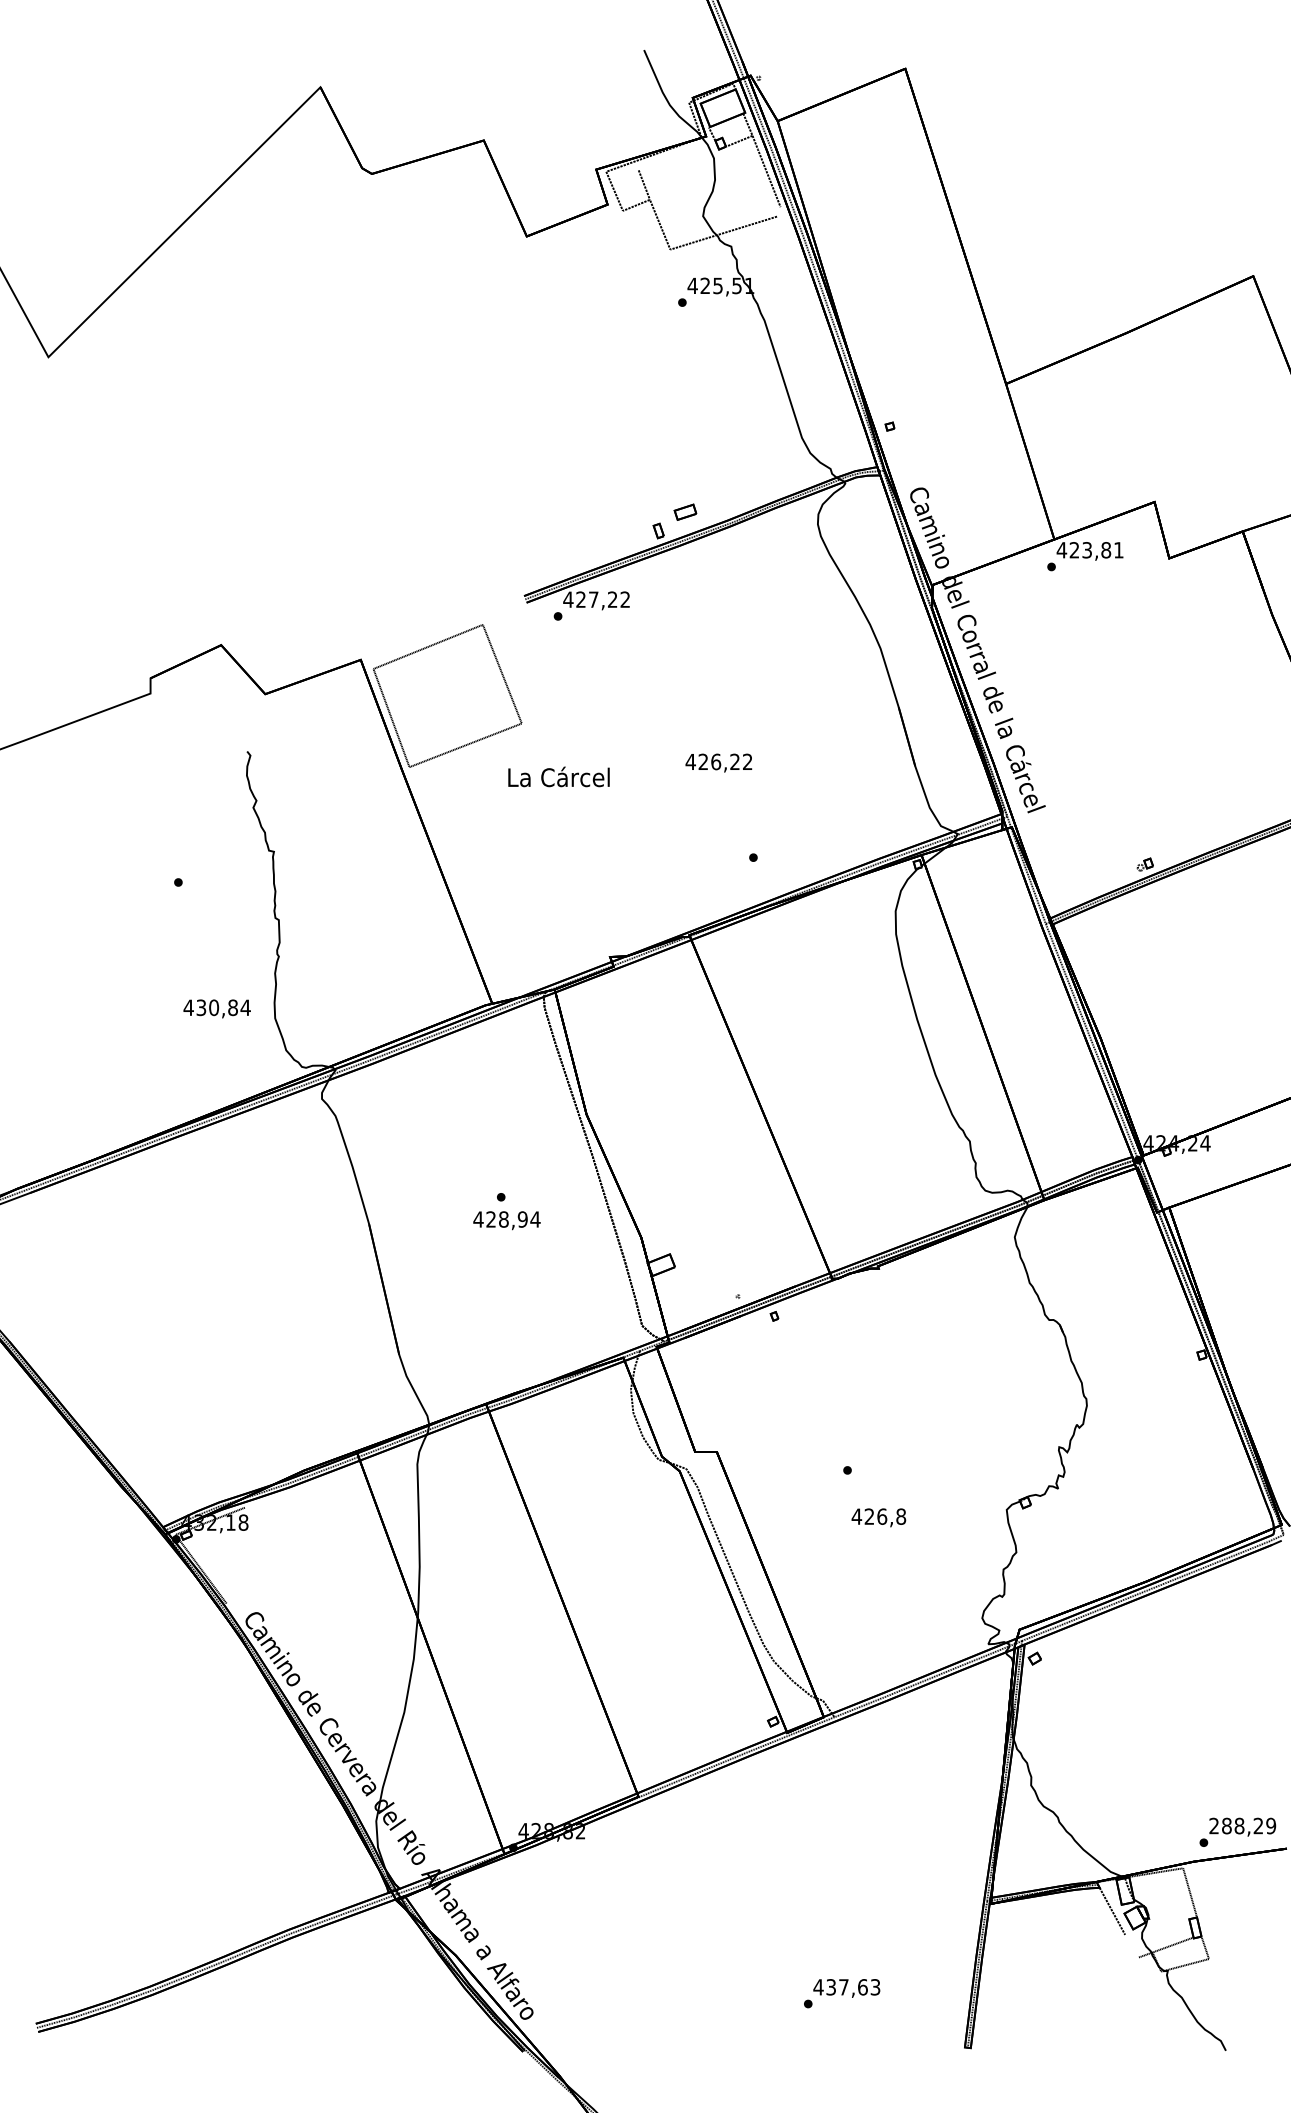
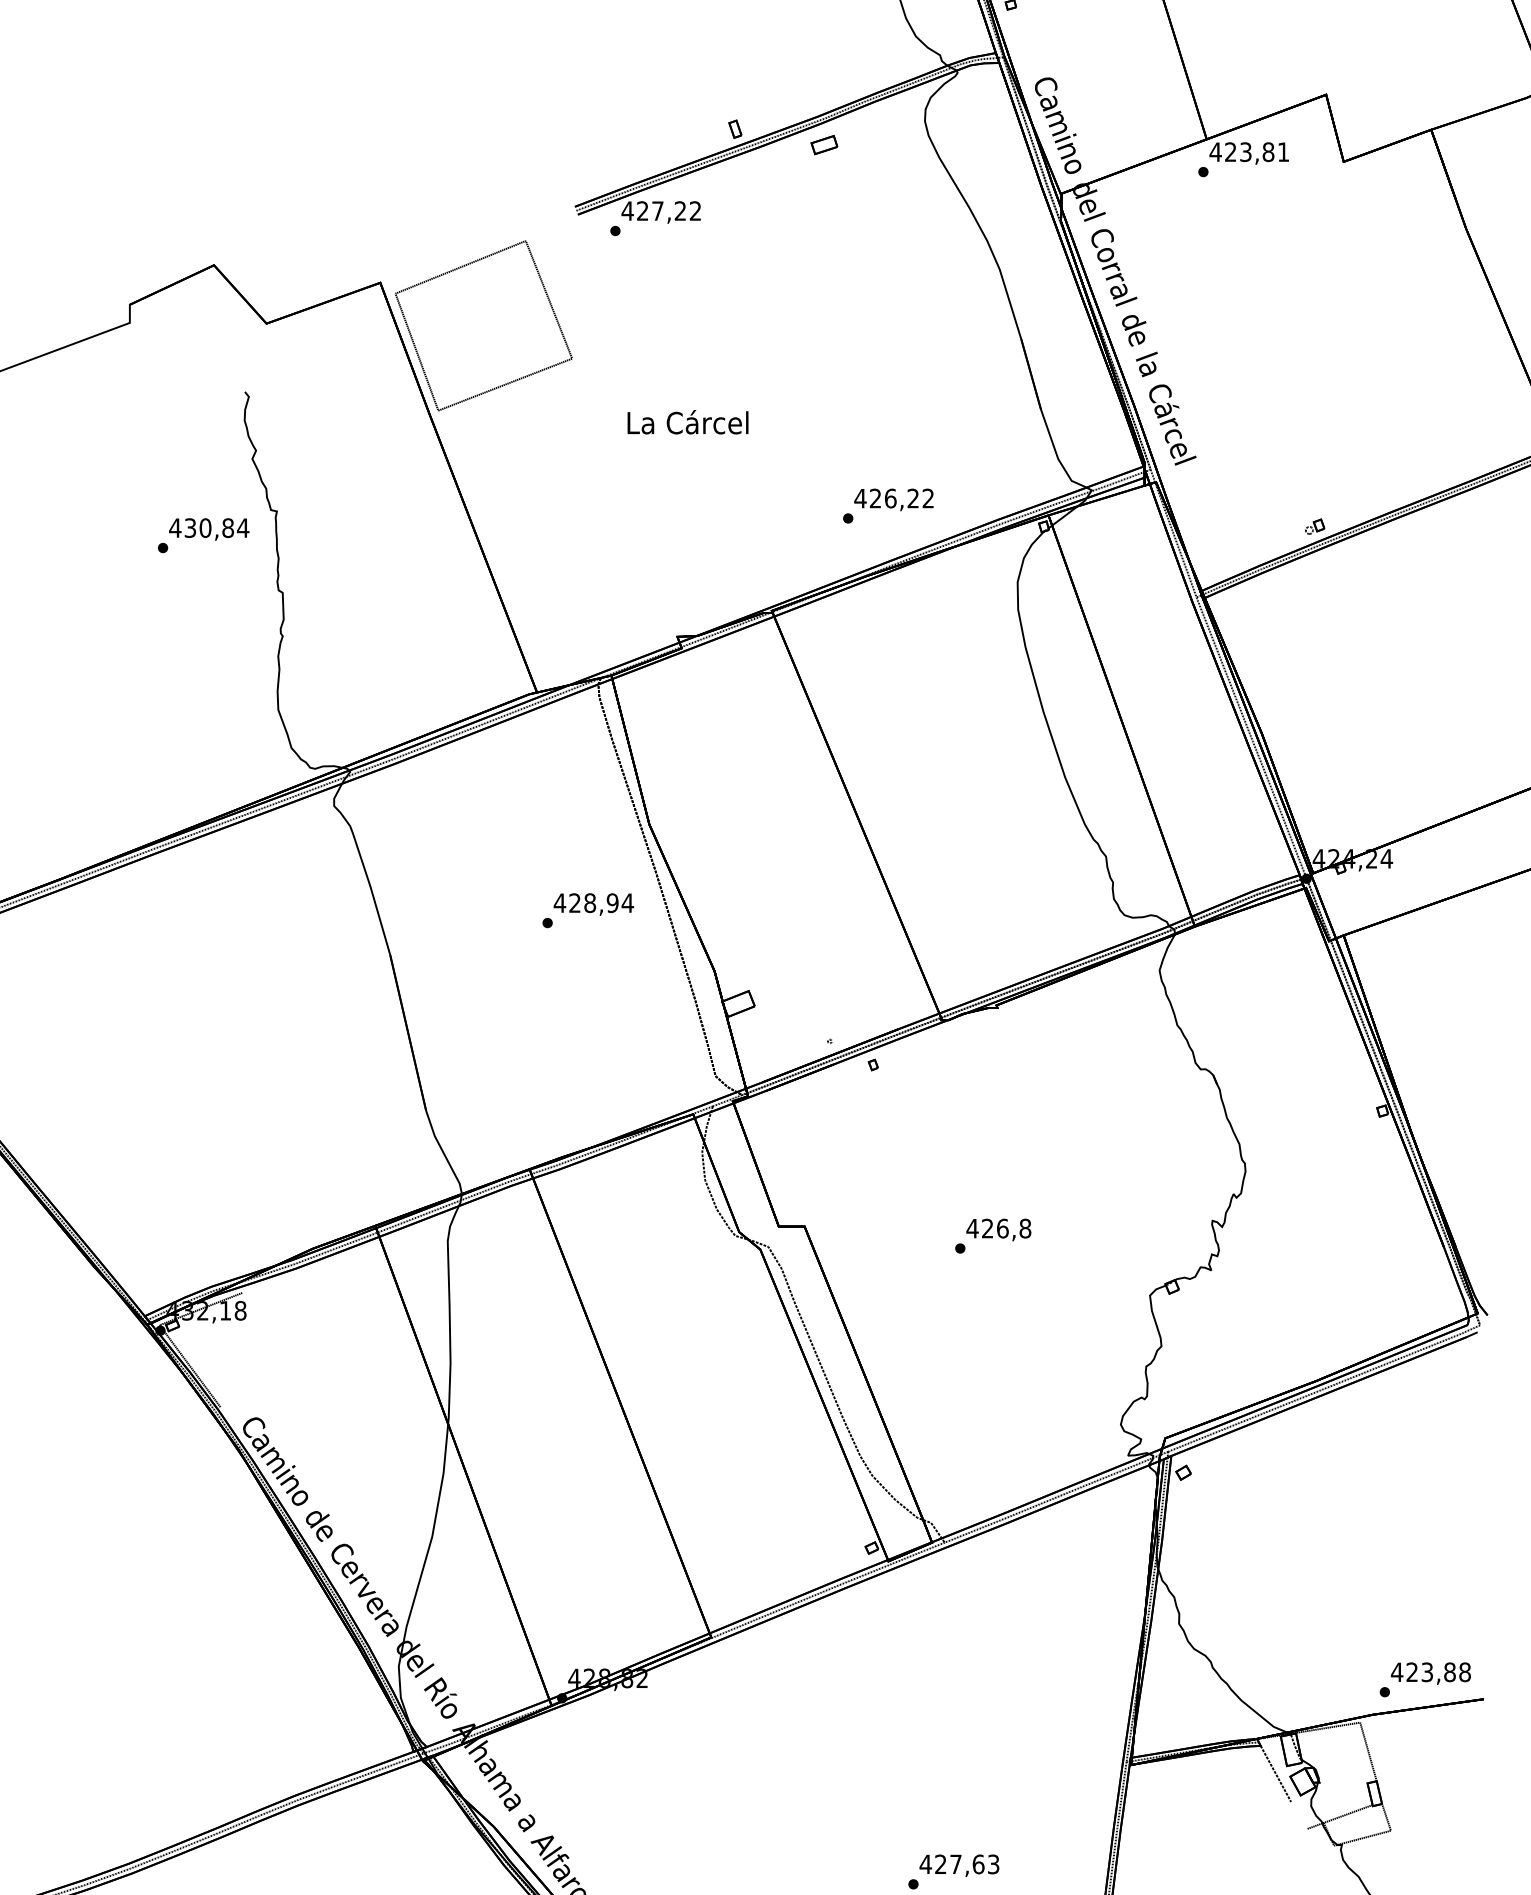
part: (685, 511) -> (824, 144), moved
text: (718, 762) -> (893, 499), moved
text: (558, 776) -> (687, 421), moved
text: (216, 1008) -> (208, 528), moved
text: (506, 1220) -> (593, 904), moved
text: (878, 1517) -> (998, 1229), moved
text: (1242, 1825) -> (1430, 1671), 288,29 -> 423,88
text: (830, 1987) -> (940, 1864), 437,63 -> 427,63

